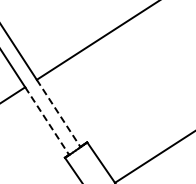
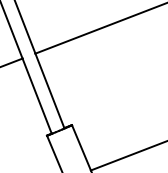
line: (58, 113) -> (49, 91), dashed -> solid
line: (47, 121) -> (37, 96), dashed -> solid

